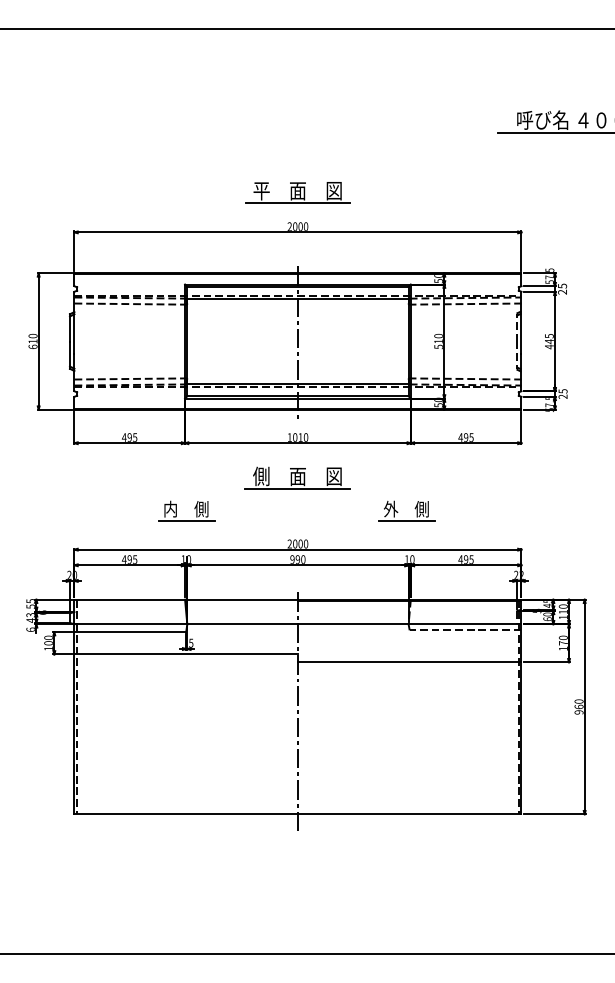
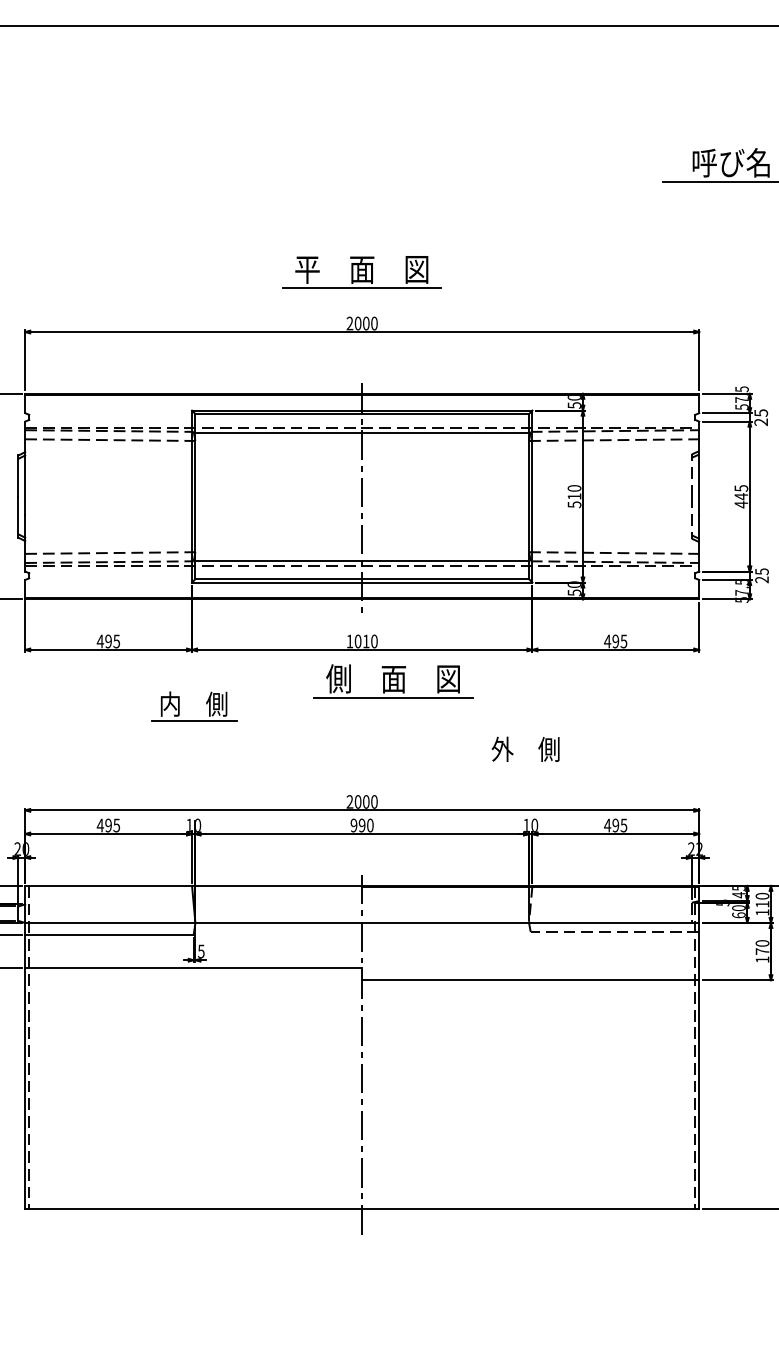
part: (297, 477) -> (393, 680), moved
part: (194, 509) -> (206, 704), moved
line: (407, 520) -> (527, 766), removed

